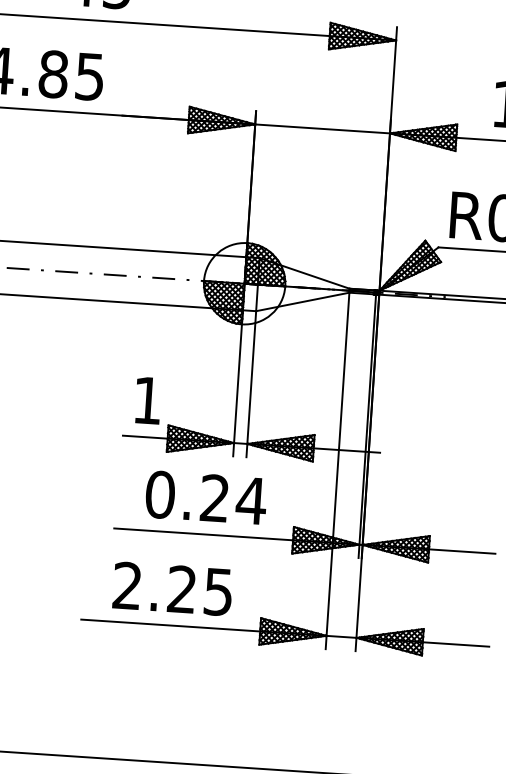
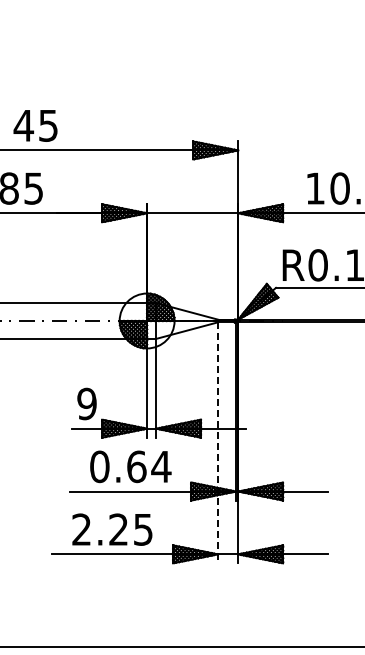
text: (146, 399) -> (86, 403), 1 -> 9
line: (338, 471) -> (218, 443), solid -> dashed
text: (214, 497) -> (136, 466), 0.24 -> 0.64

